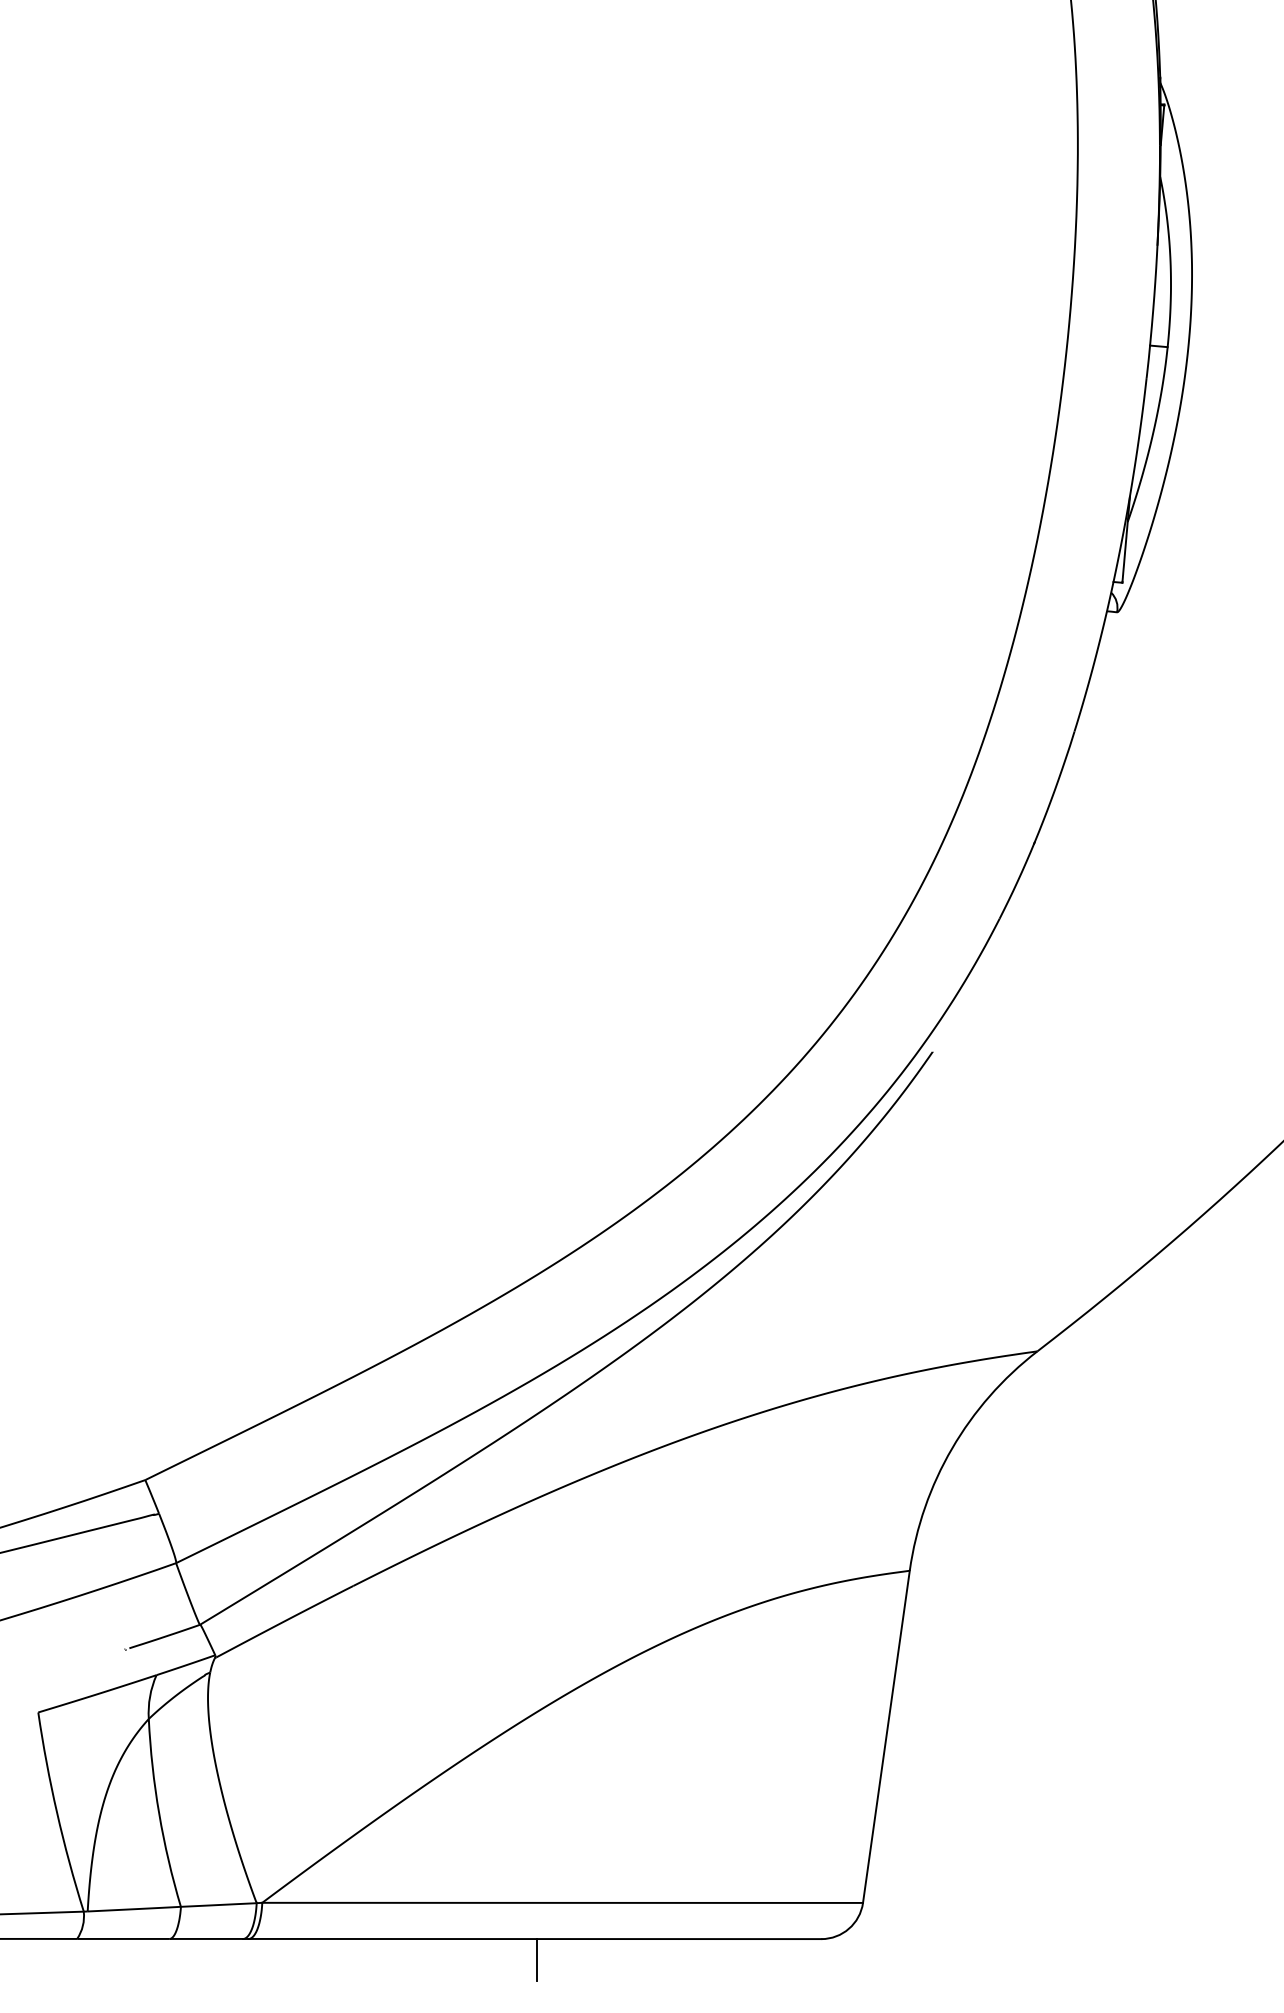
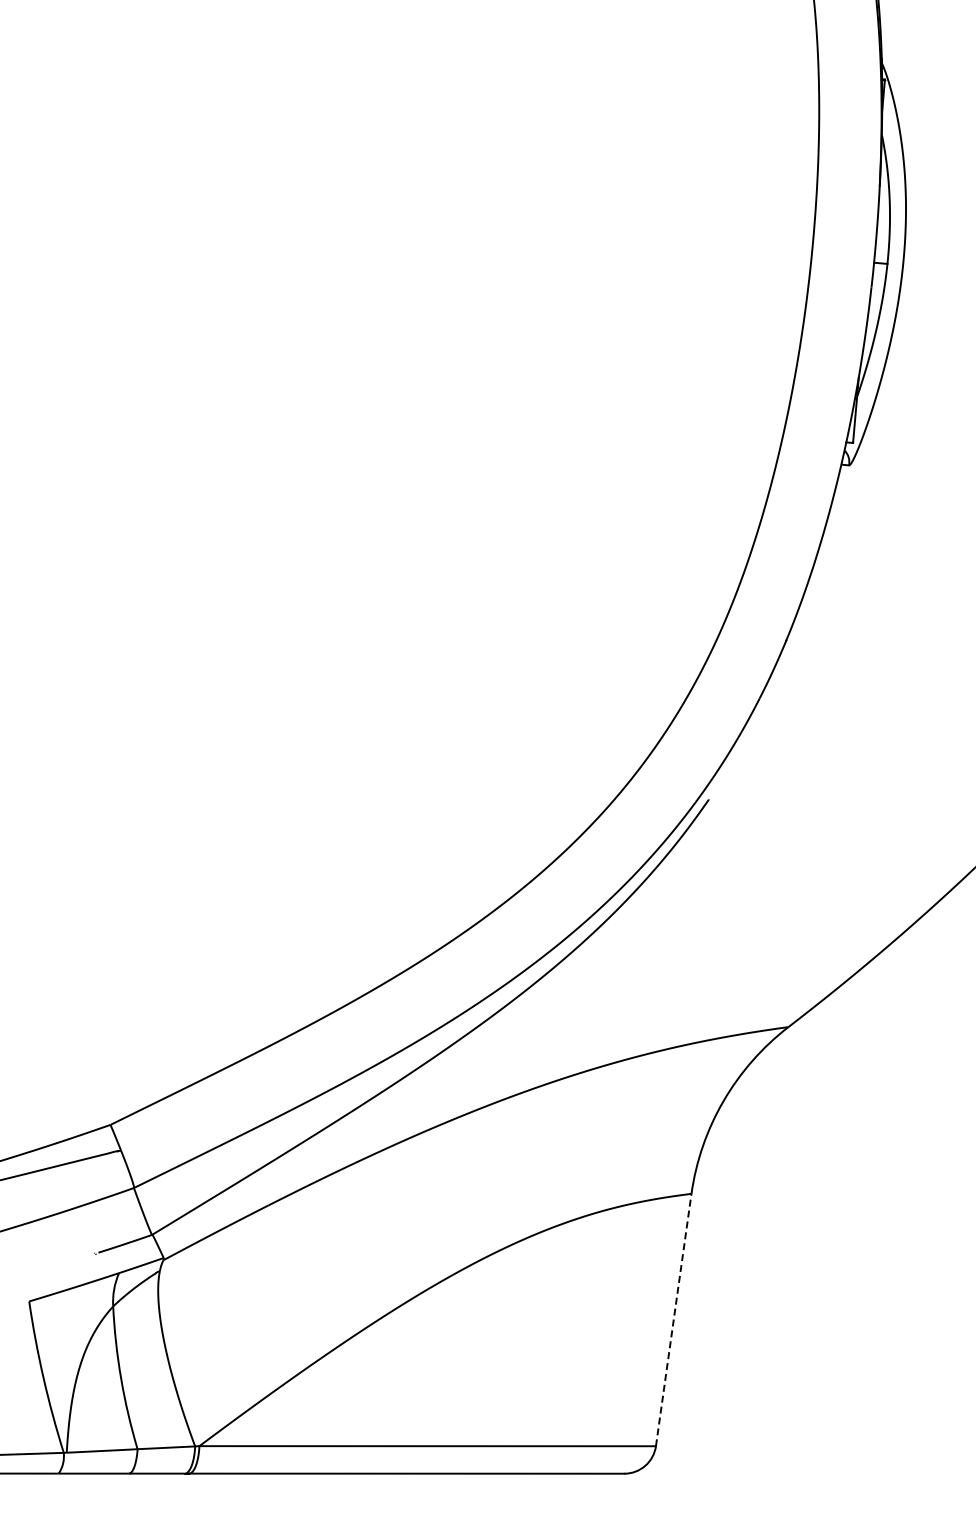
line: (886, 1736) -> (673, 1319), solid -> dashed
line: (536, 1959) -> (407, 1489), removed

